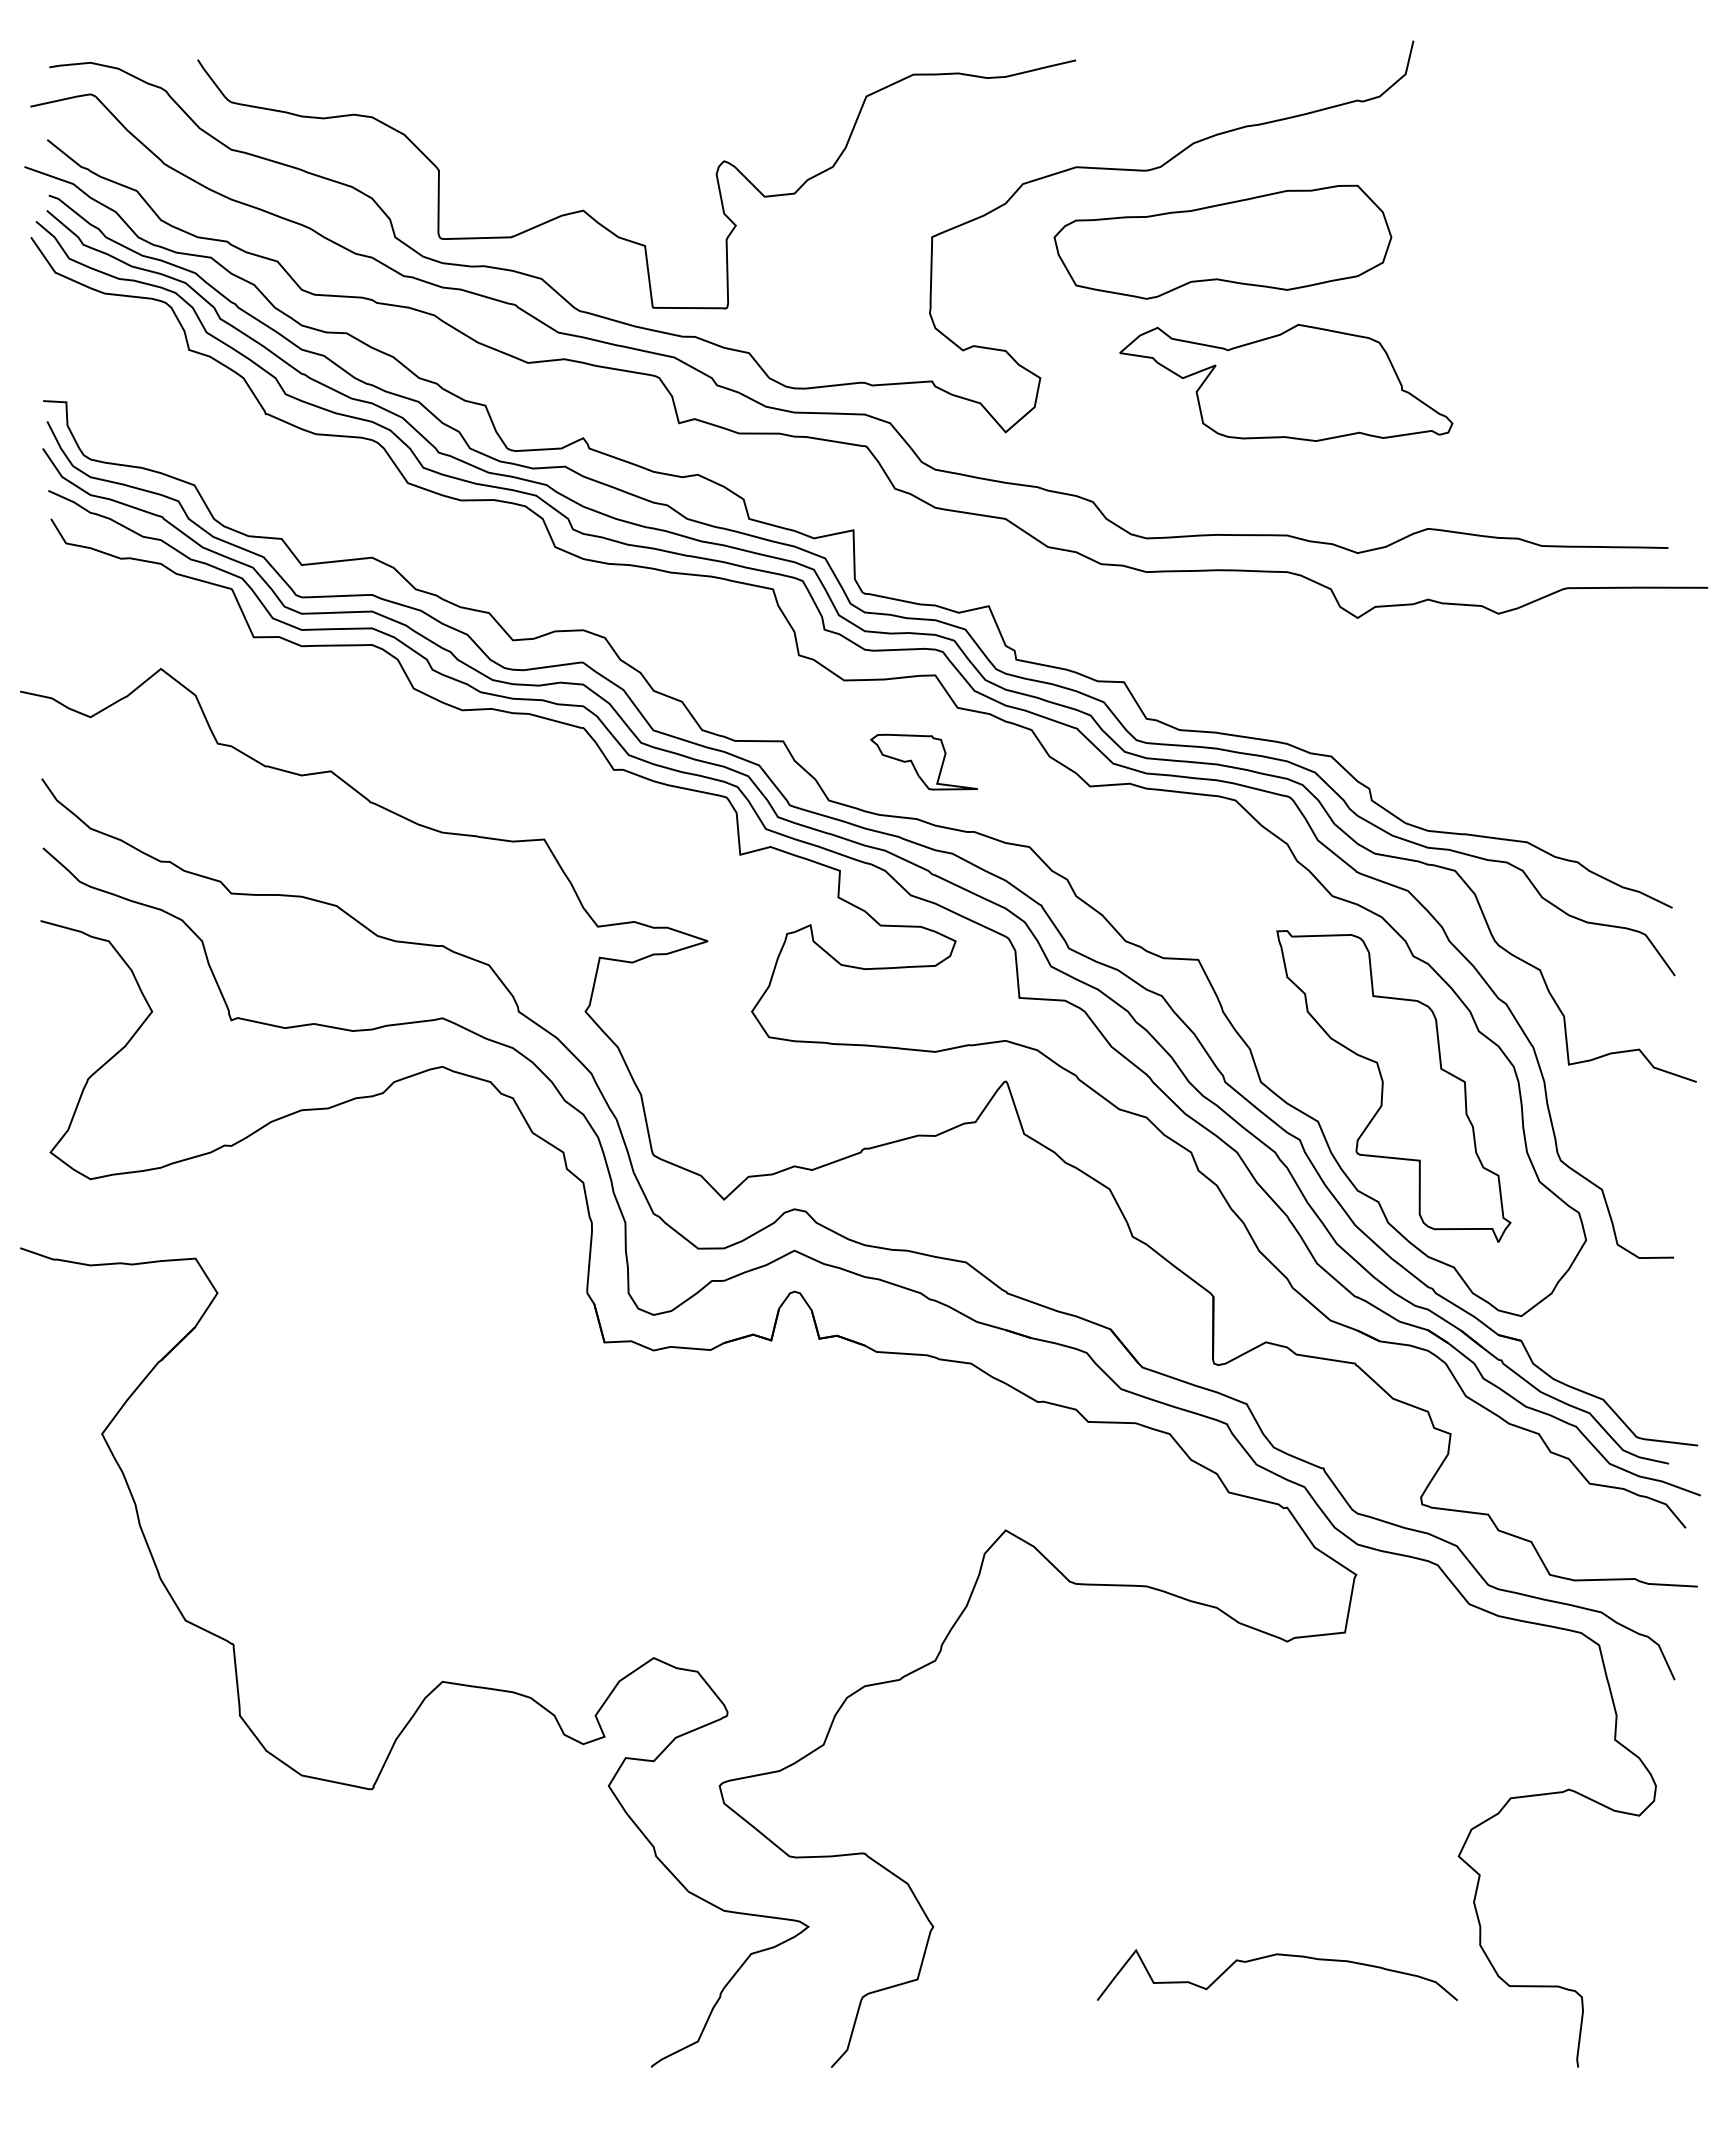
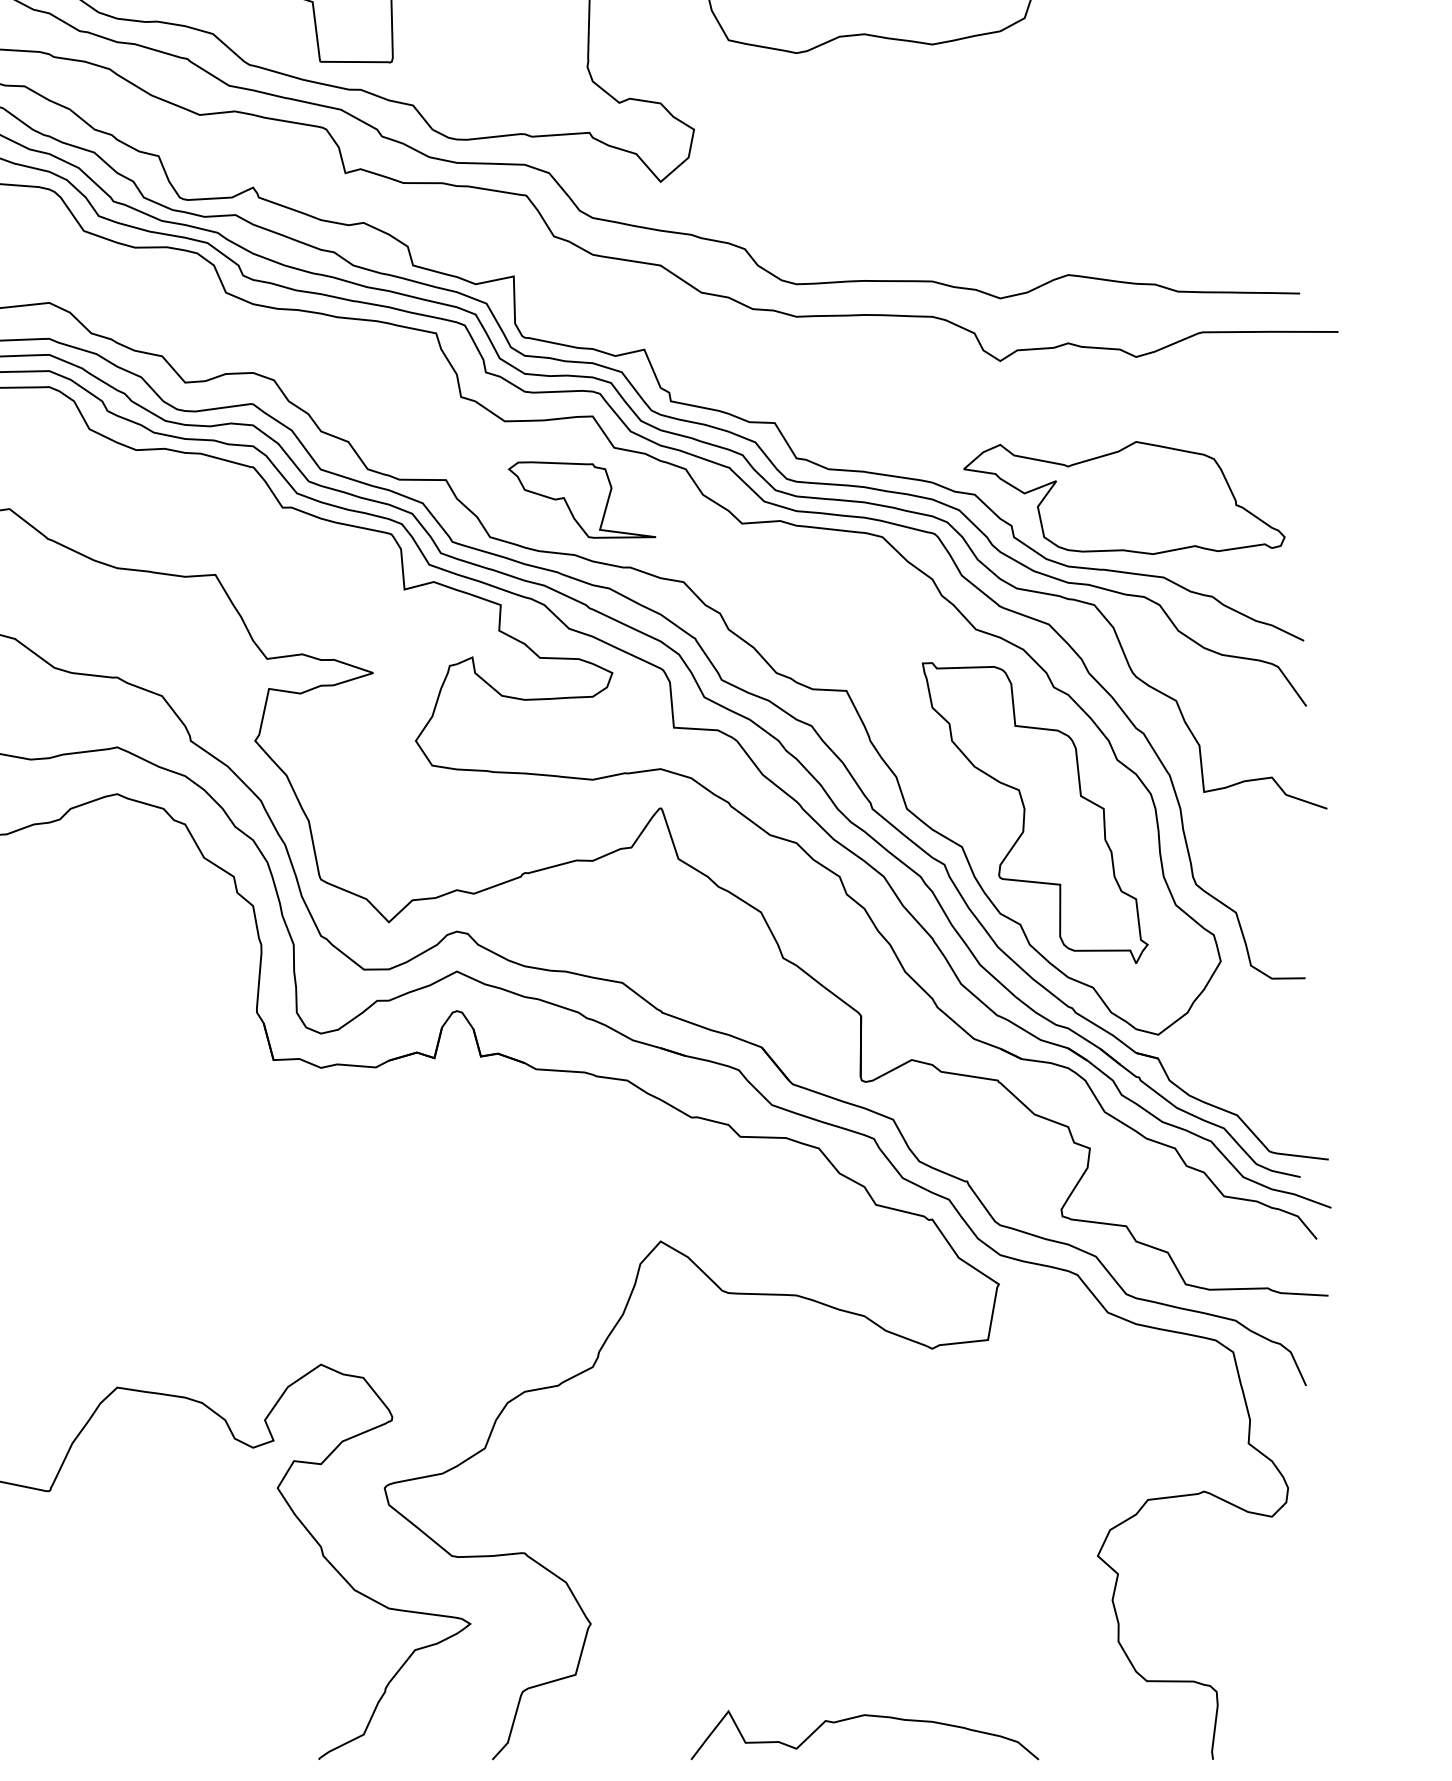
part: (1286, 382) -> (1124, 497), moved
part: (923, 762) -> (581, 500), size x1.43
curve: (1272, 1956) -> (860, 1717), moved

